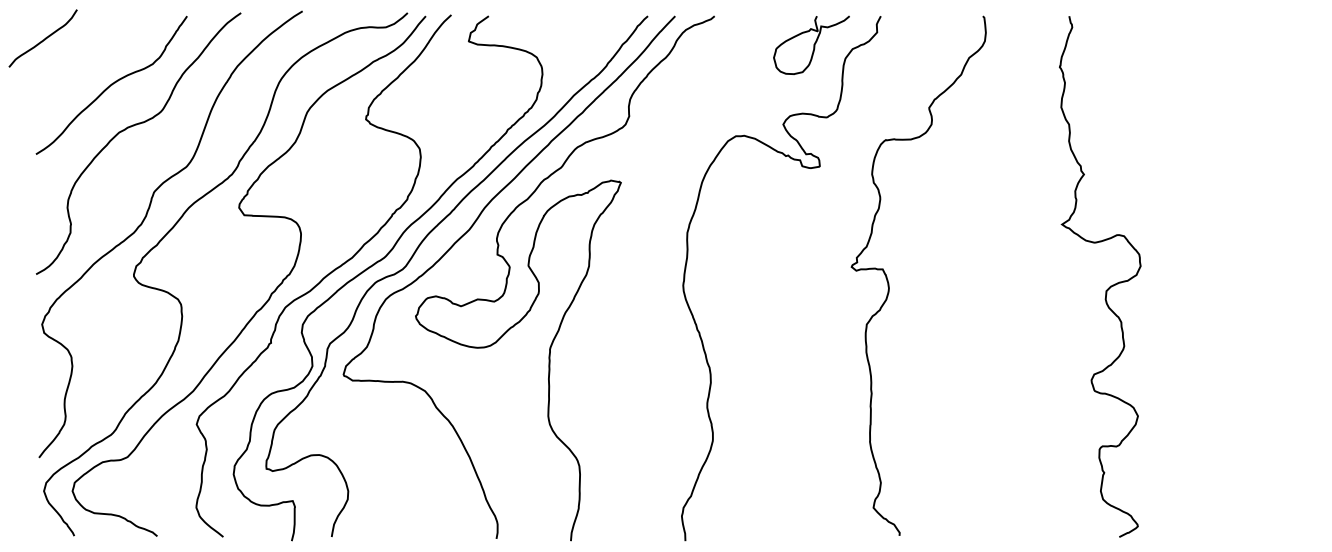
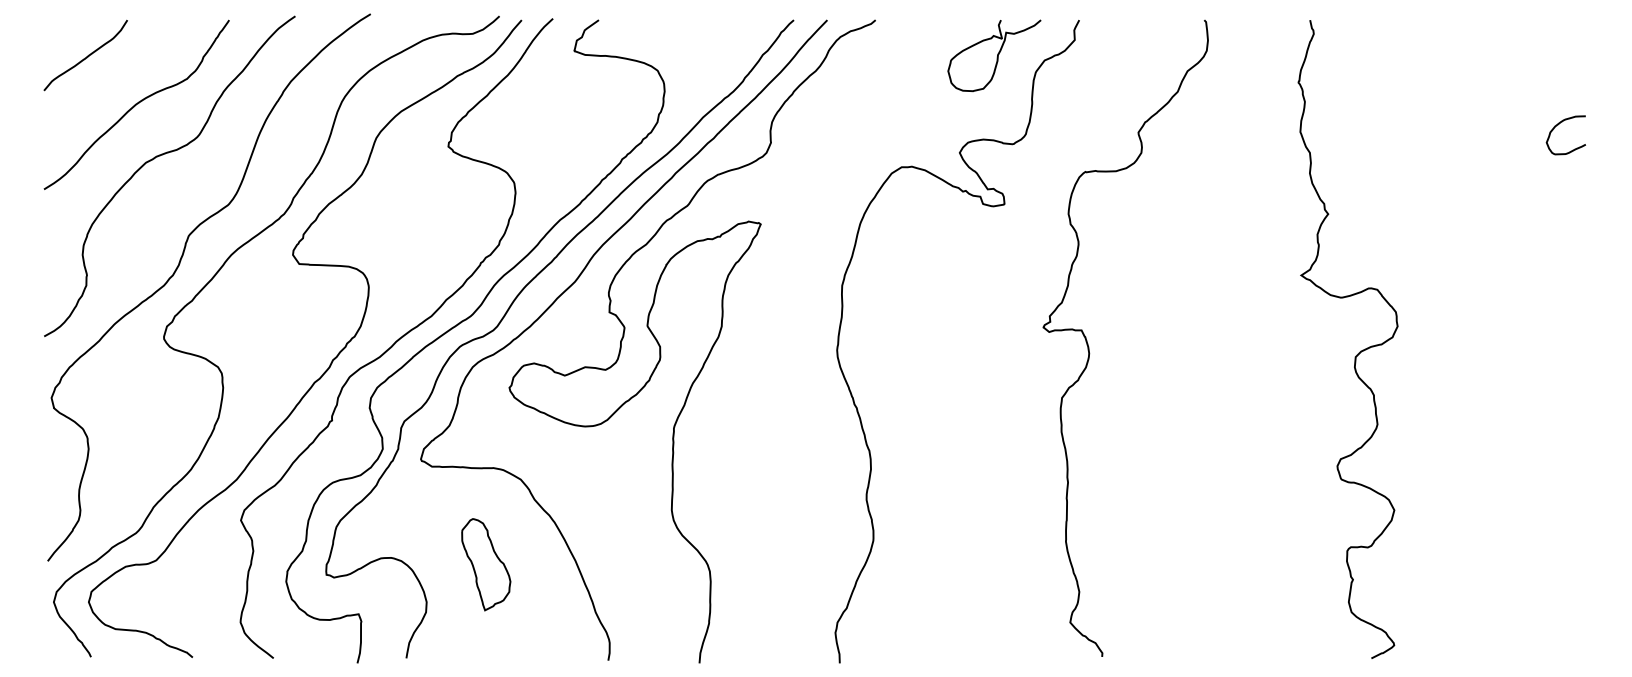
curve: (43, 39) -> (86, 56), moved
curve: (1271, 102) -> (1558, 125), added
part: (397, 460) -> (486, 564), added

